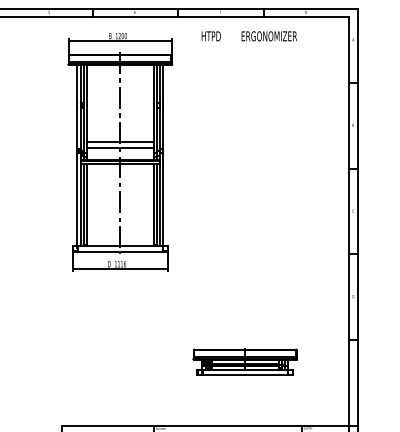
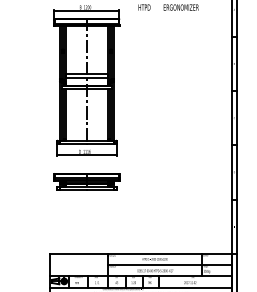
part: (244, 361) -> (86, 181), moved

